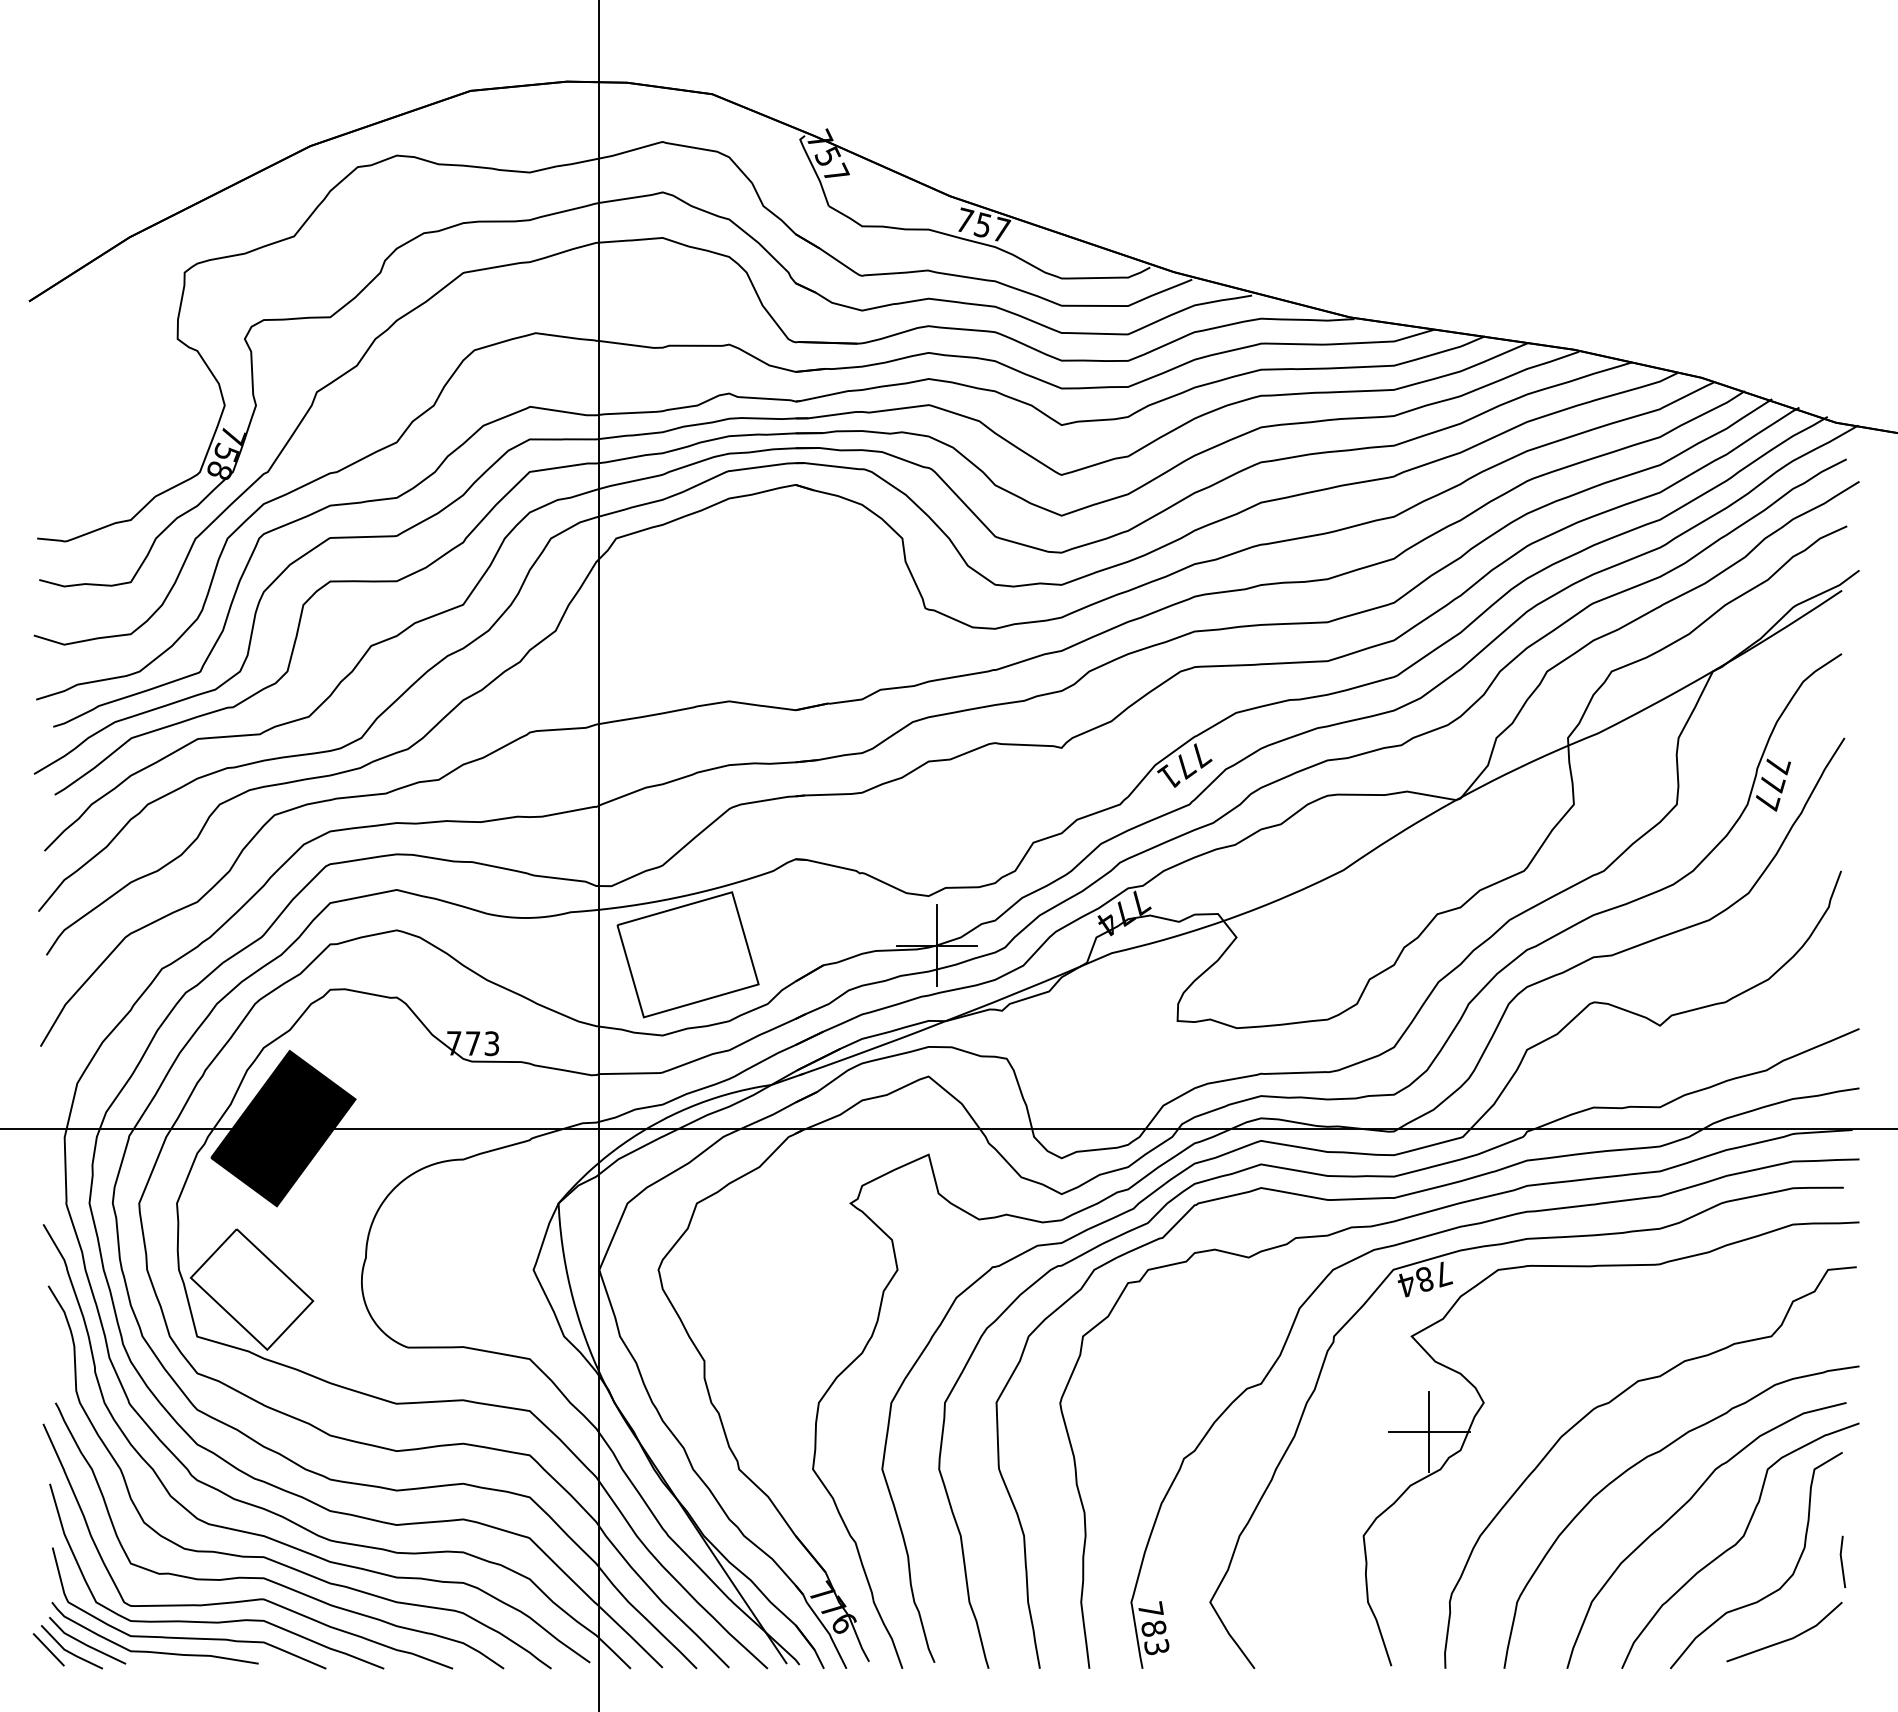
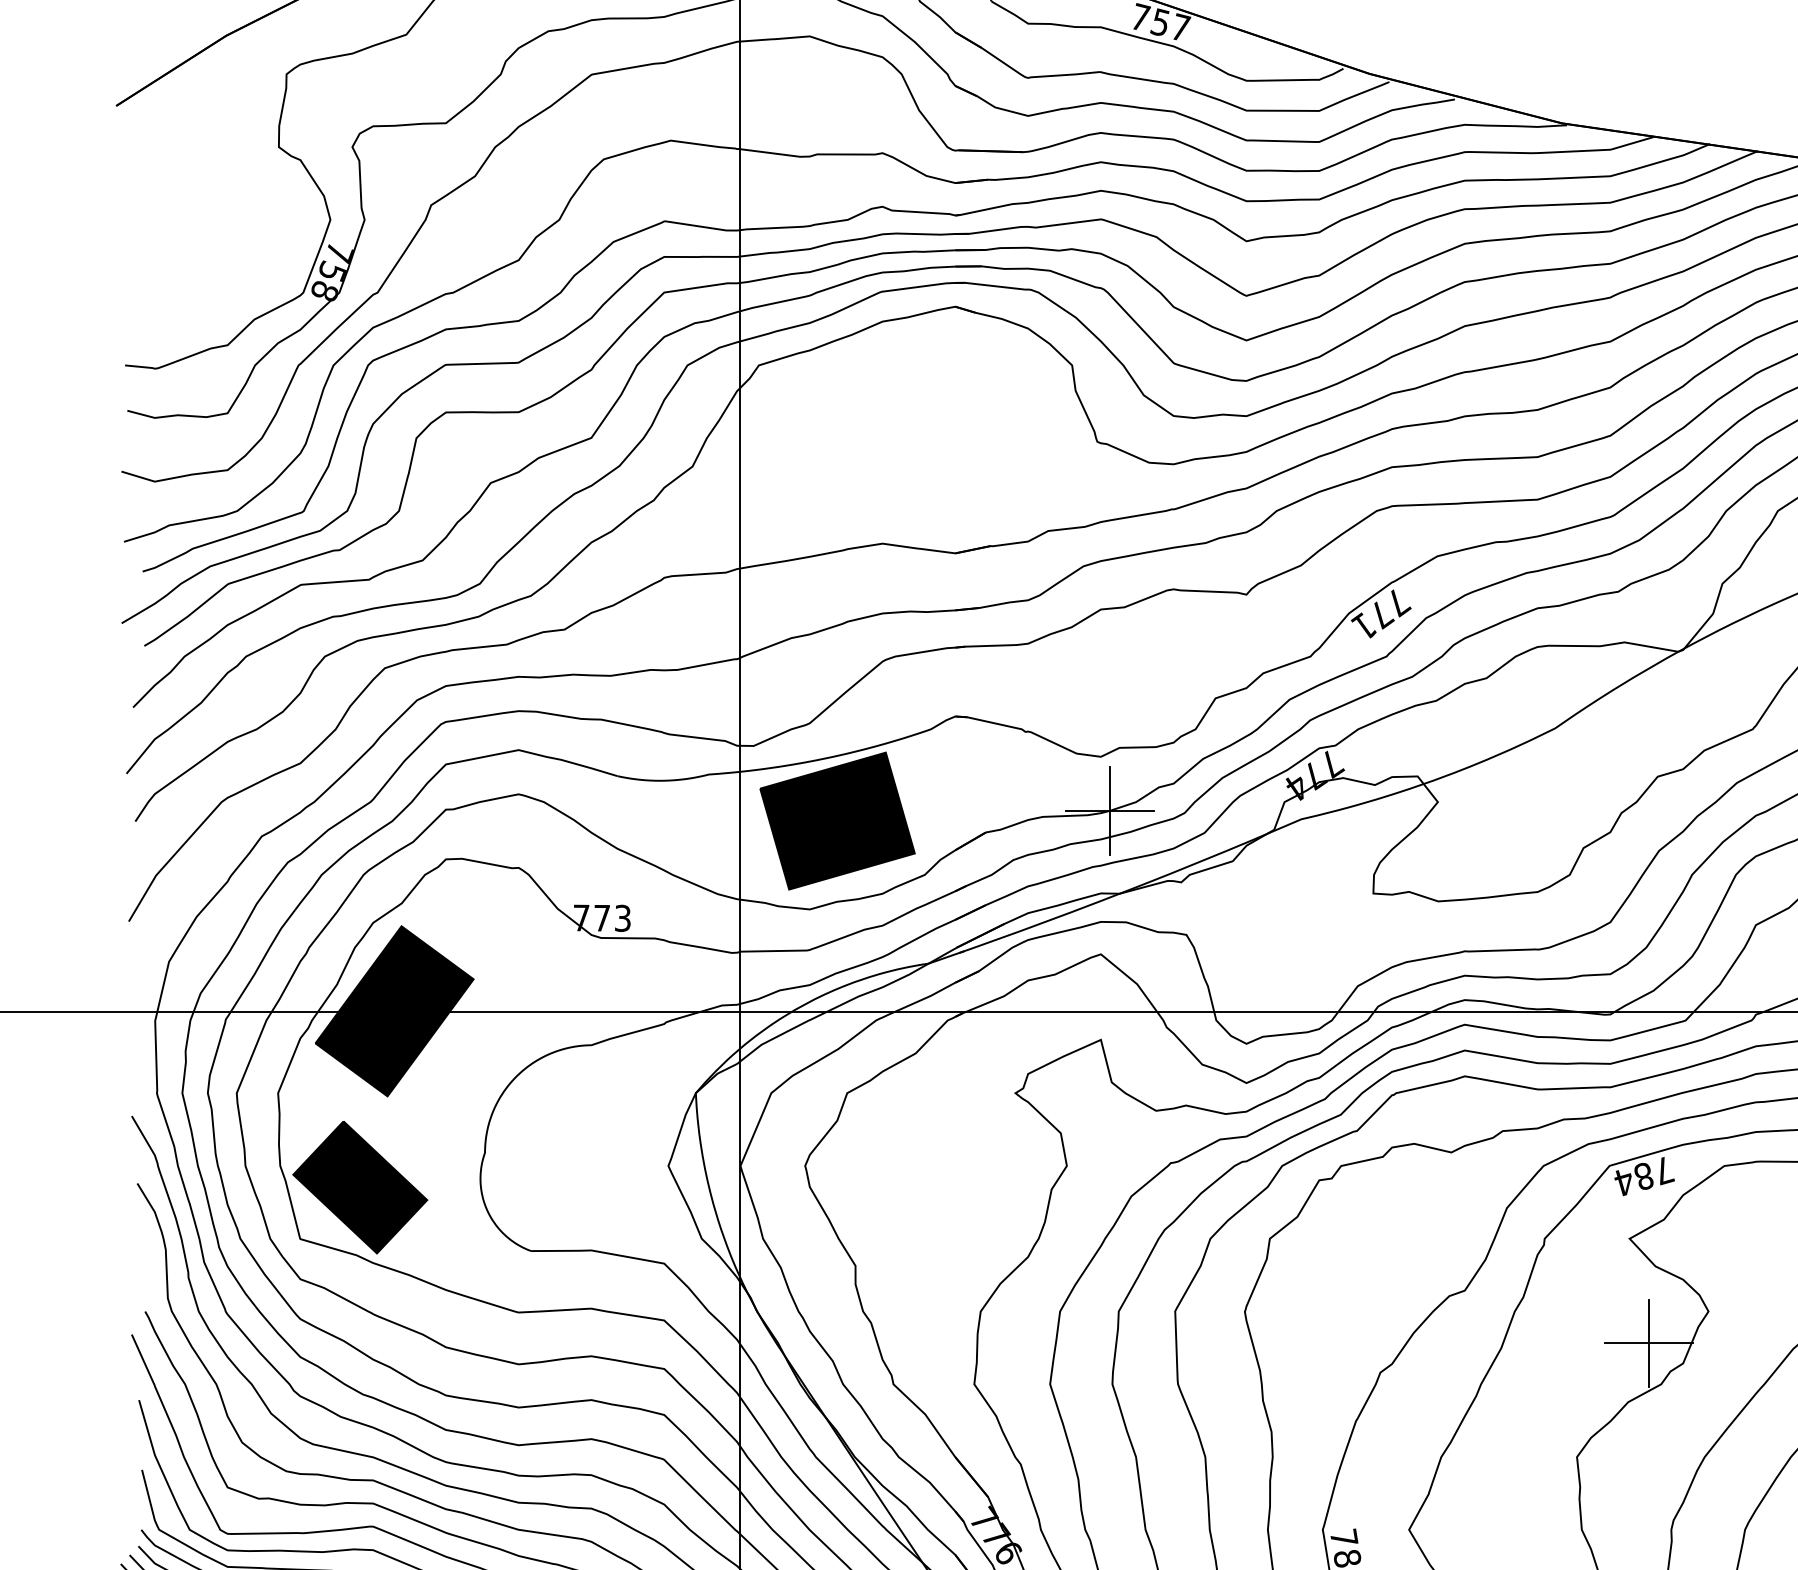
fill: (687, 954) -> (836, 820), added
fill: (251, 1289) -> (359, 1187), added

